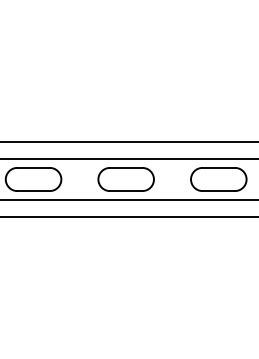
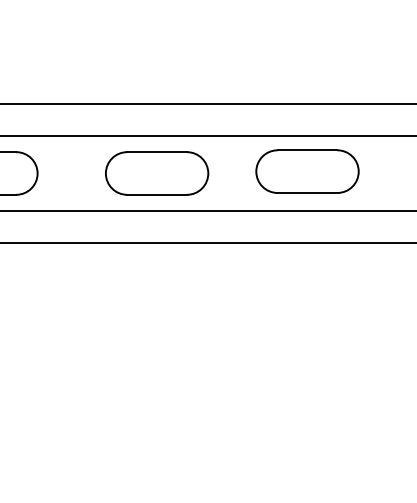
part: (218, 179) -> (306, 171), moved

